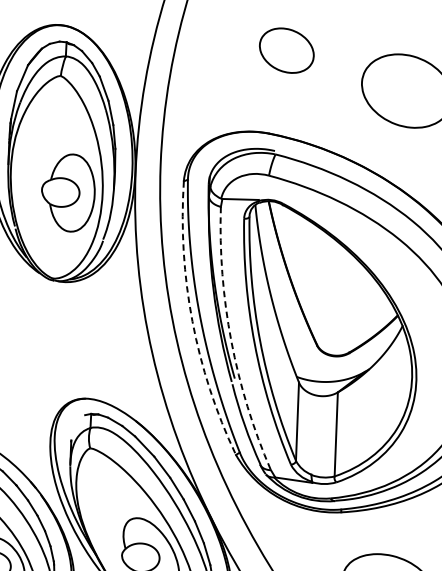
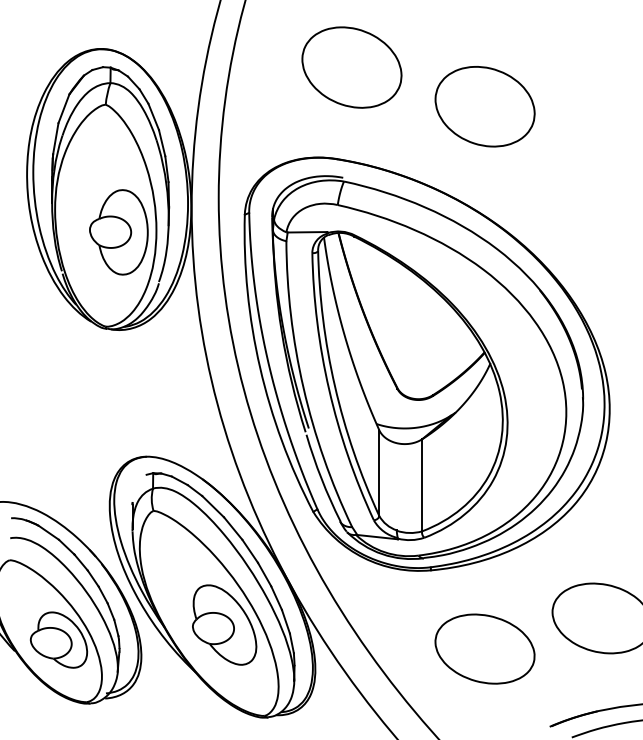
part: (286, 50) -> (351, 67), size x1.67
arc: (192, 321) -> (260, 367), dashed -> solid
arc: (231, 340) -> (303, 387), dashed -> solid

